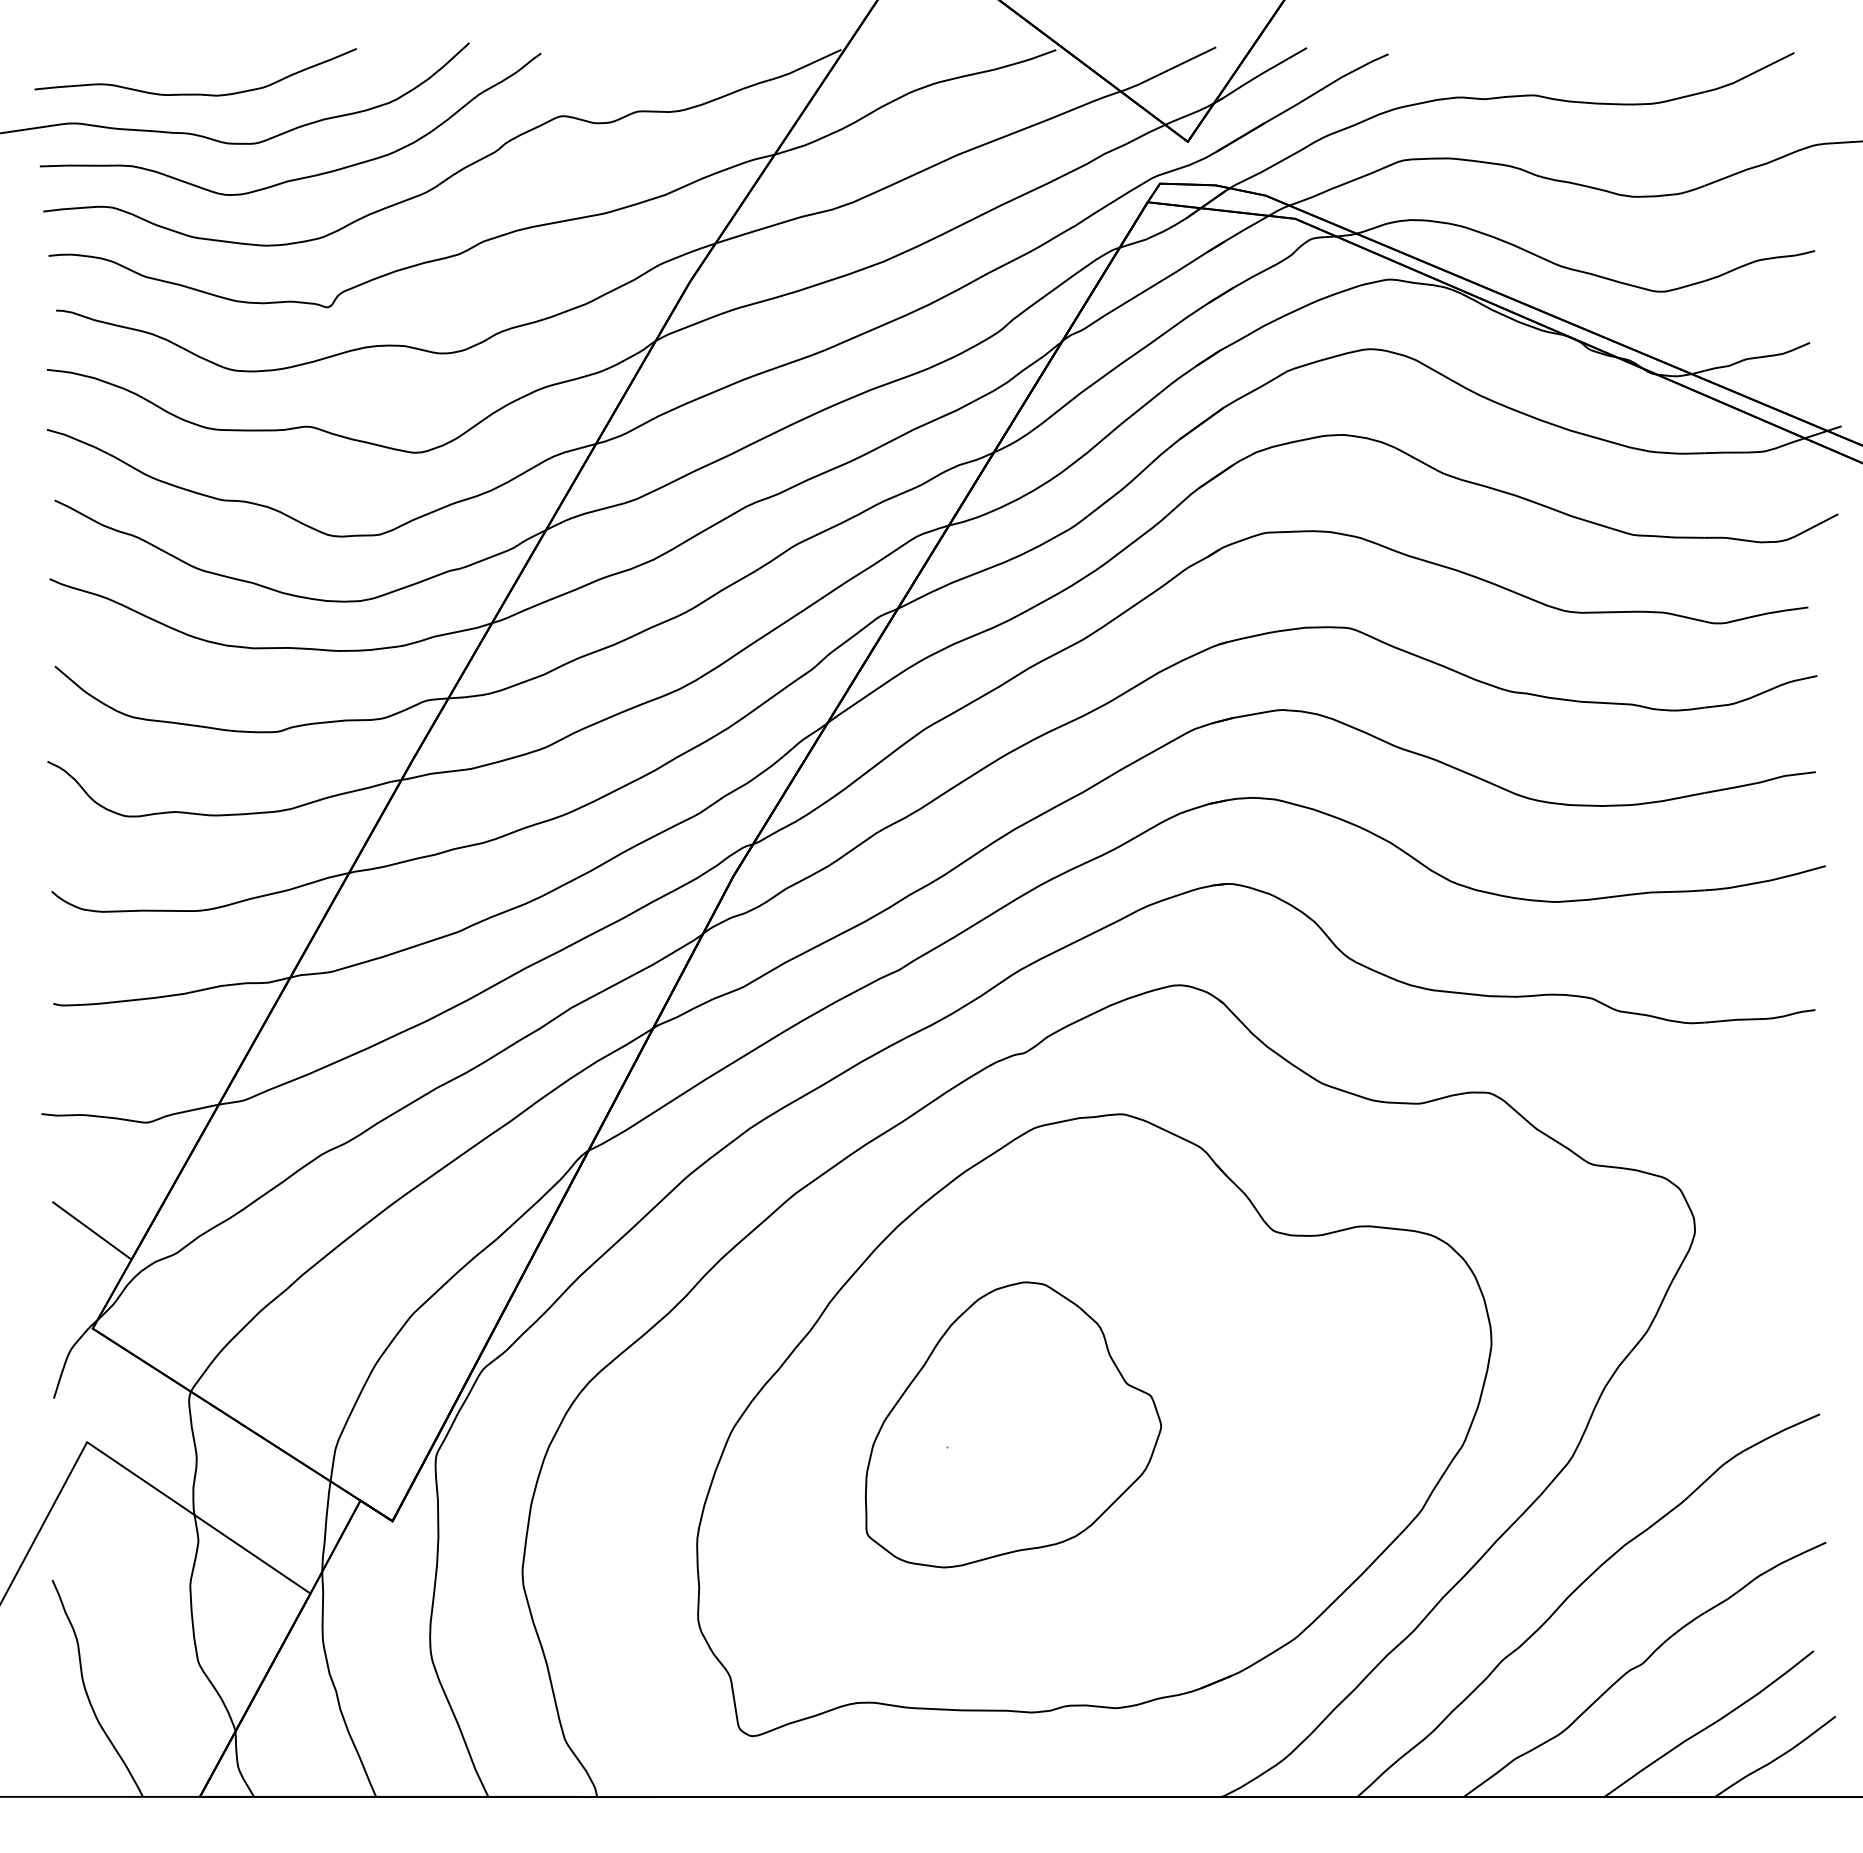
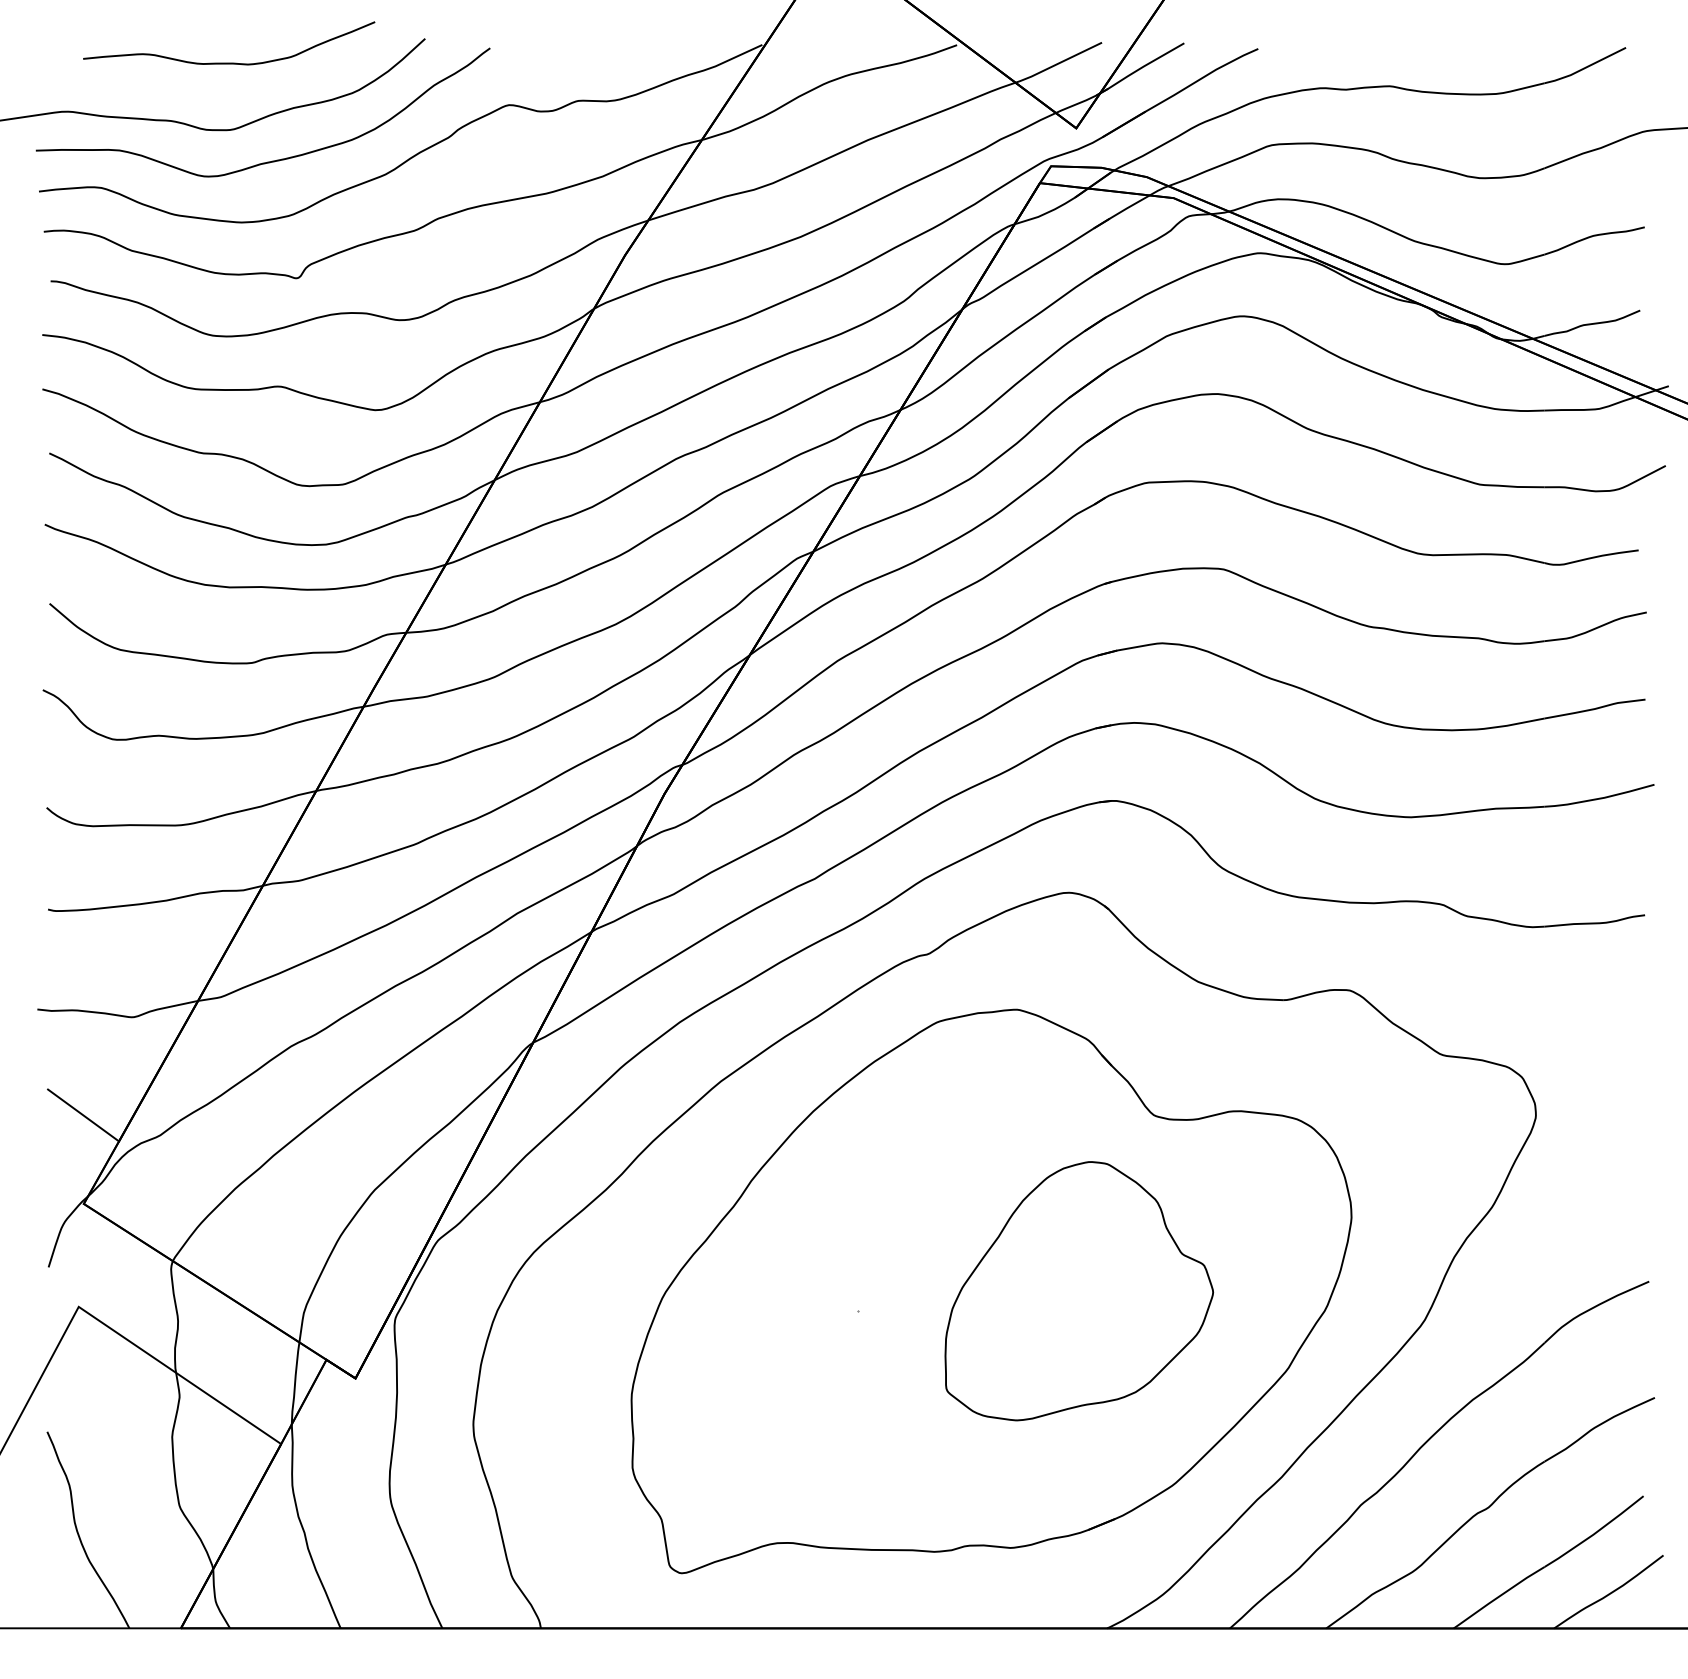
curve: (196, 93) -> (229, 62), moved
part: (1013, 1425) -> (1079, 1291), moved

